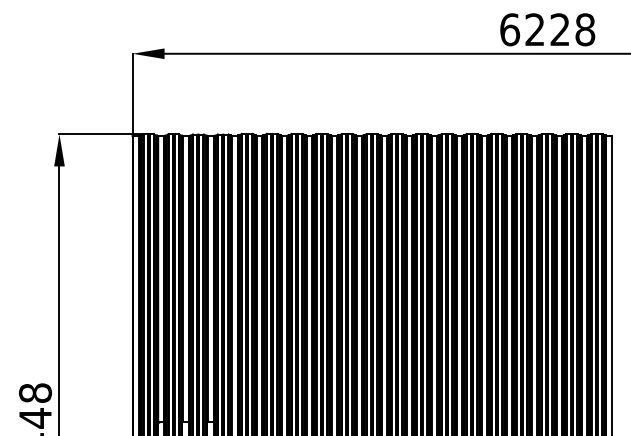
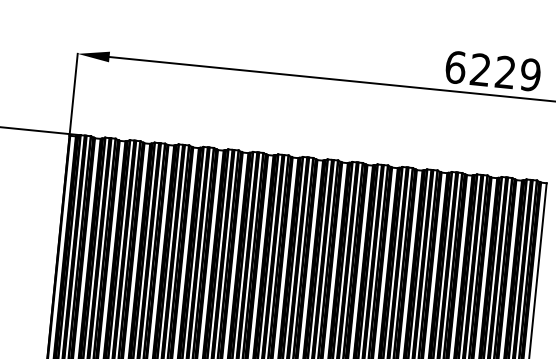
text: (585, 29) -> (530, 74), 6228 -> 6229

